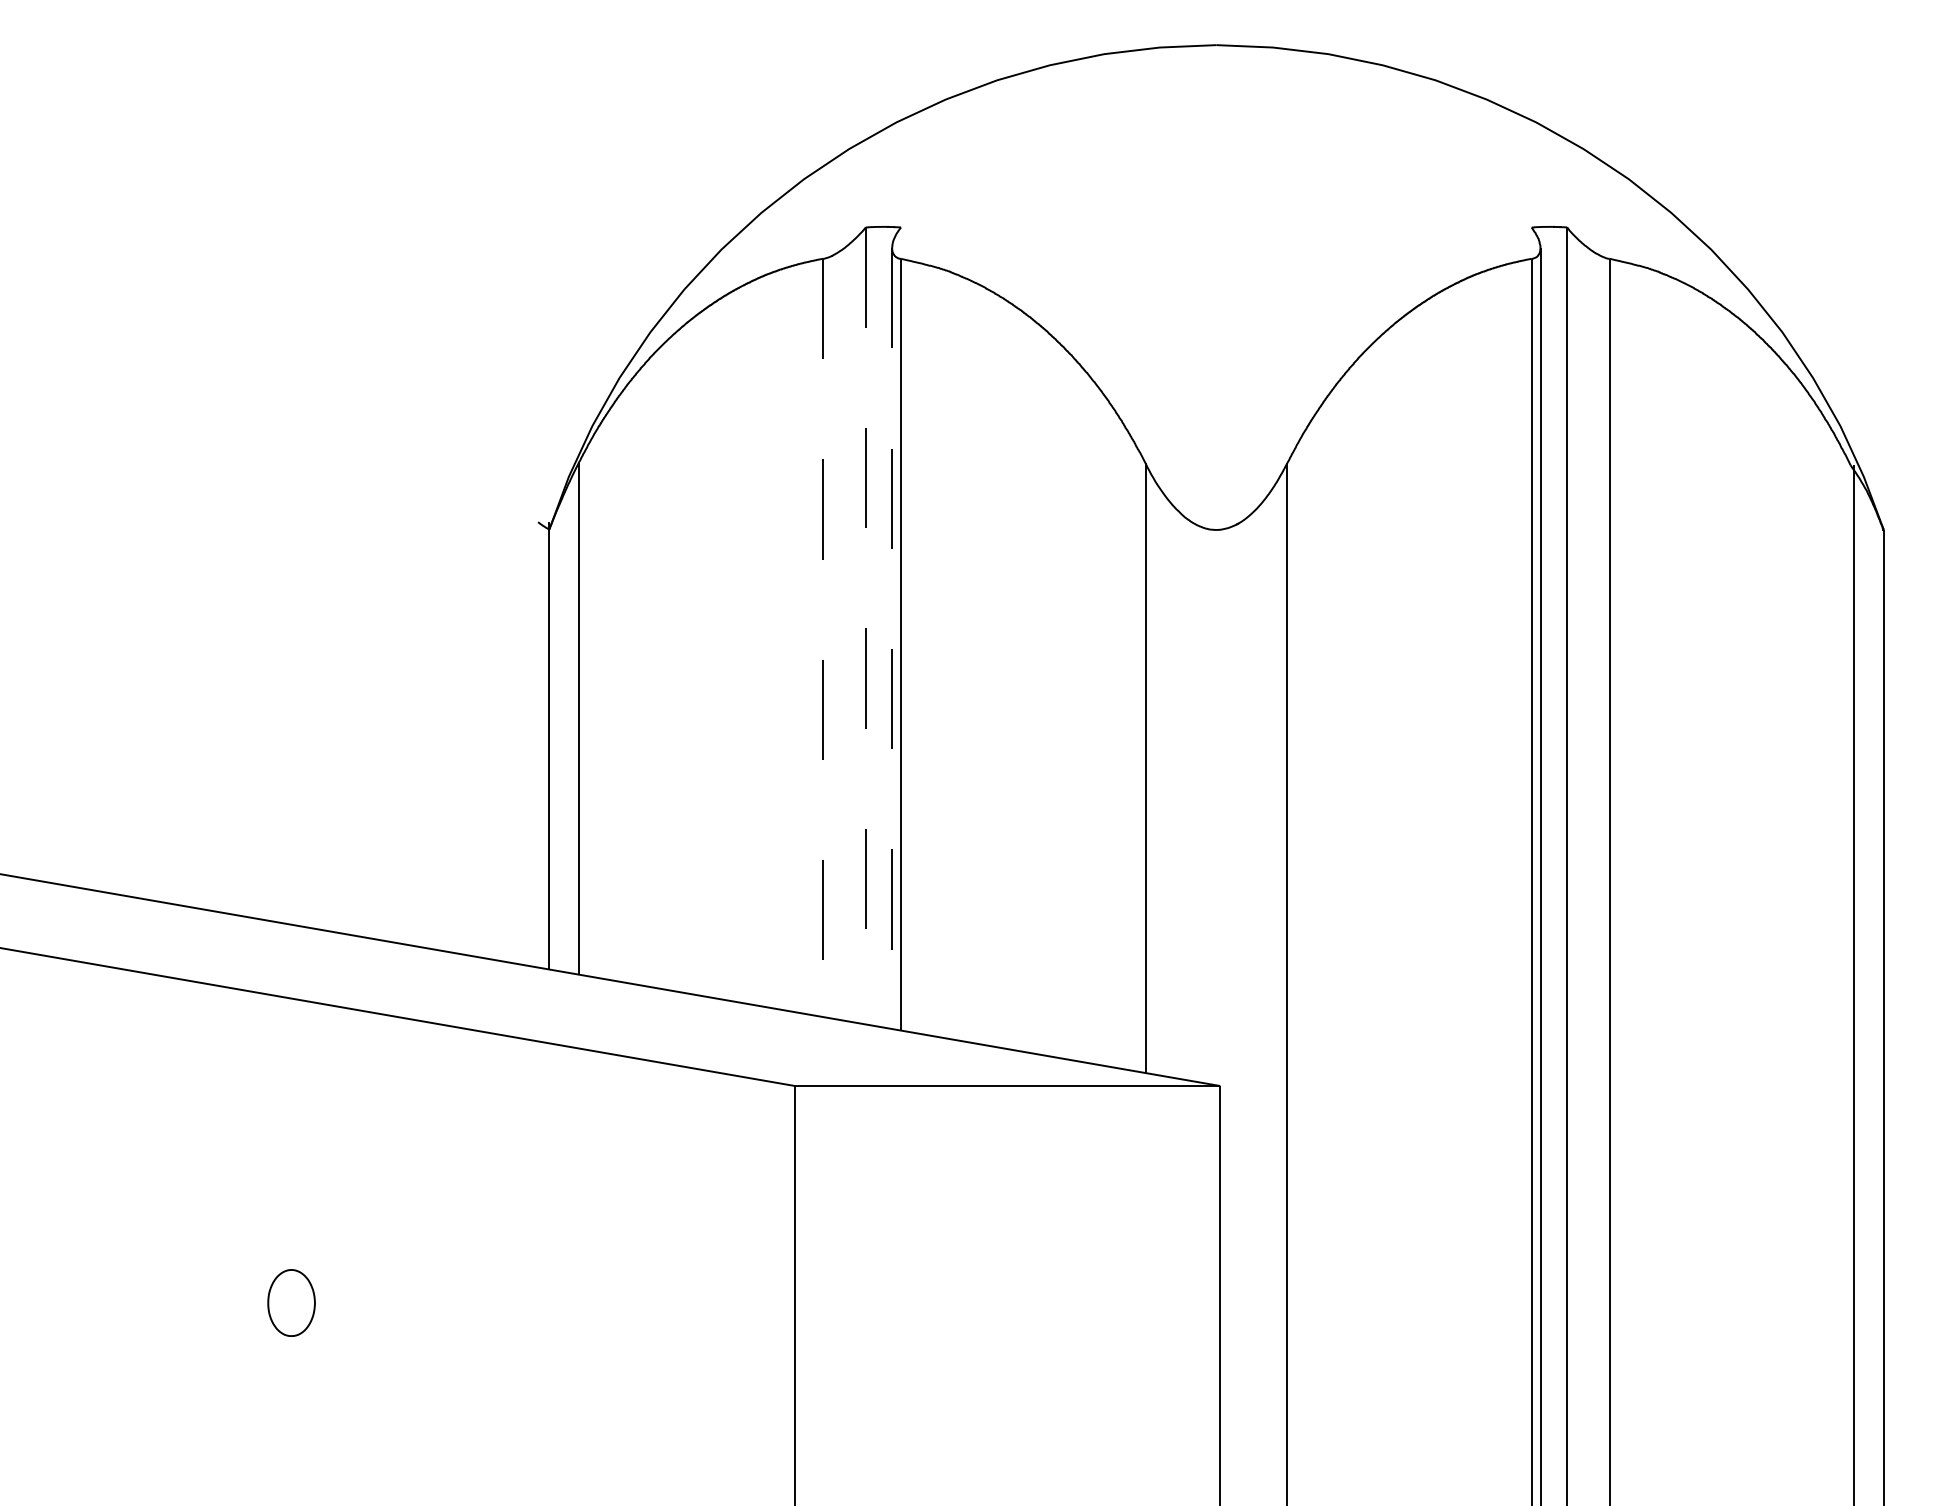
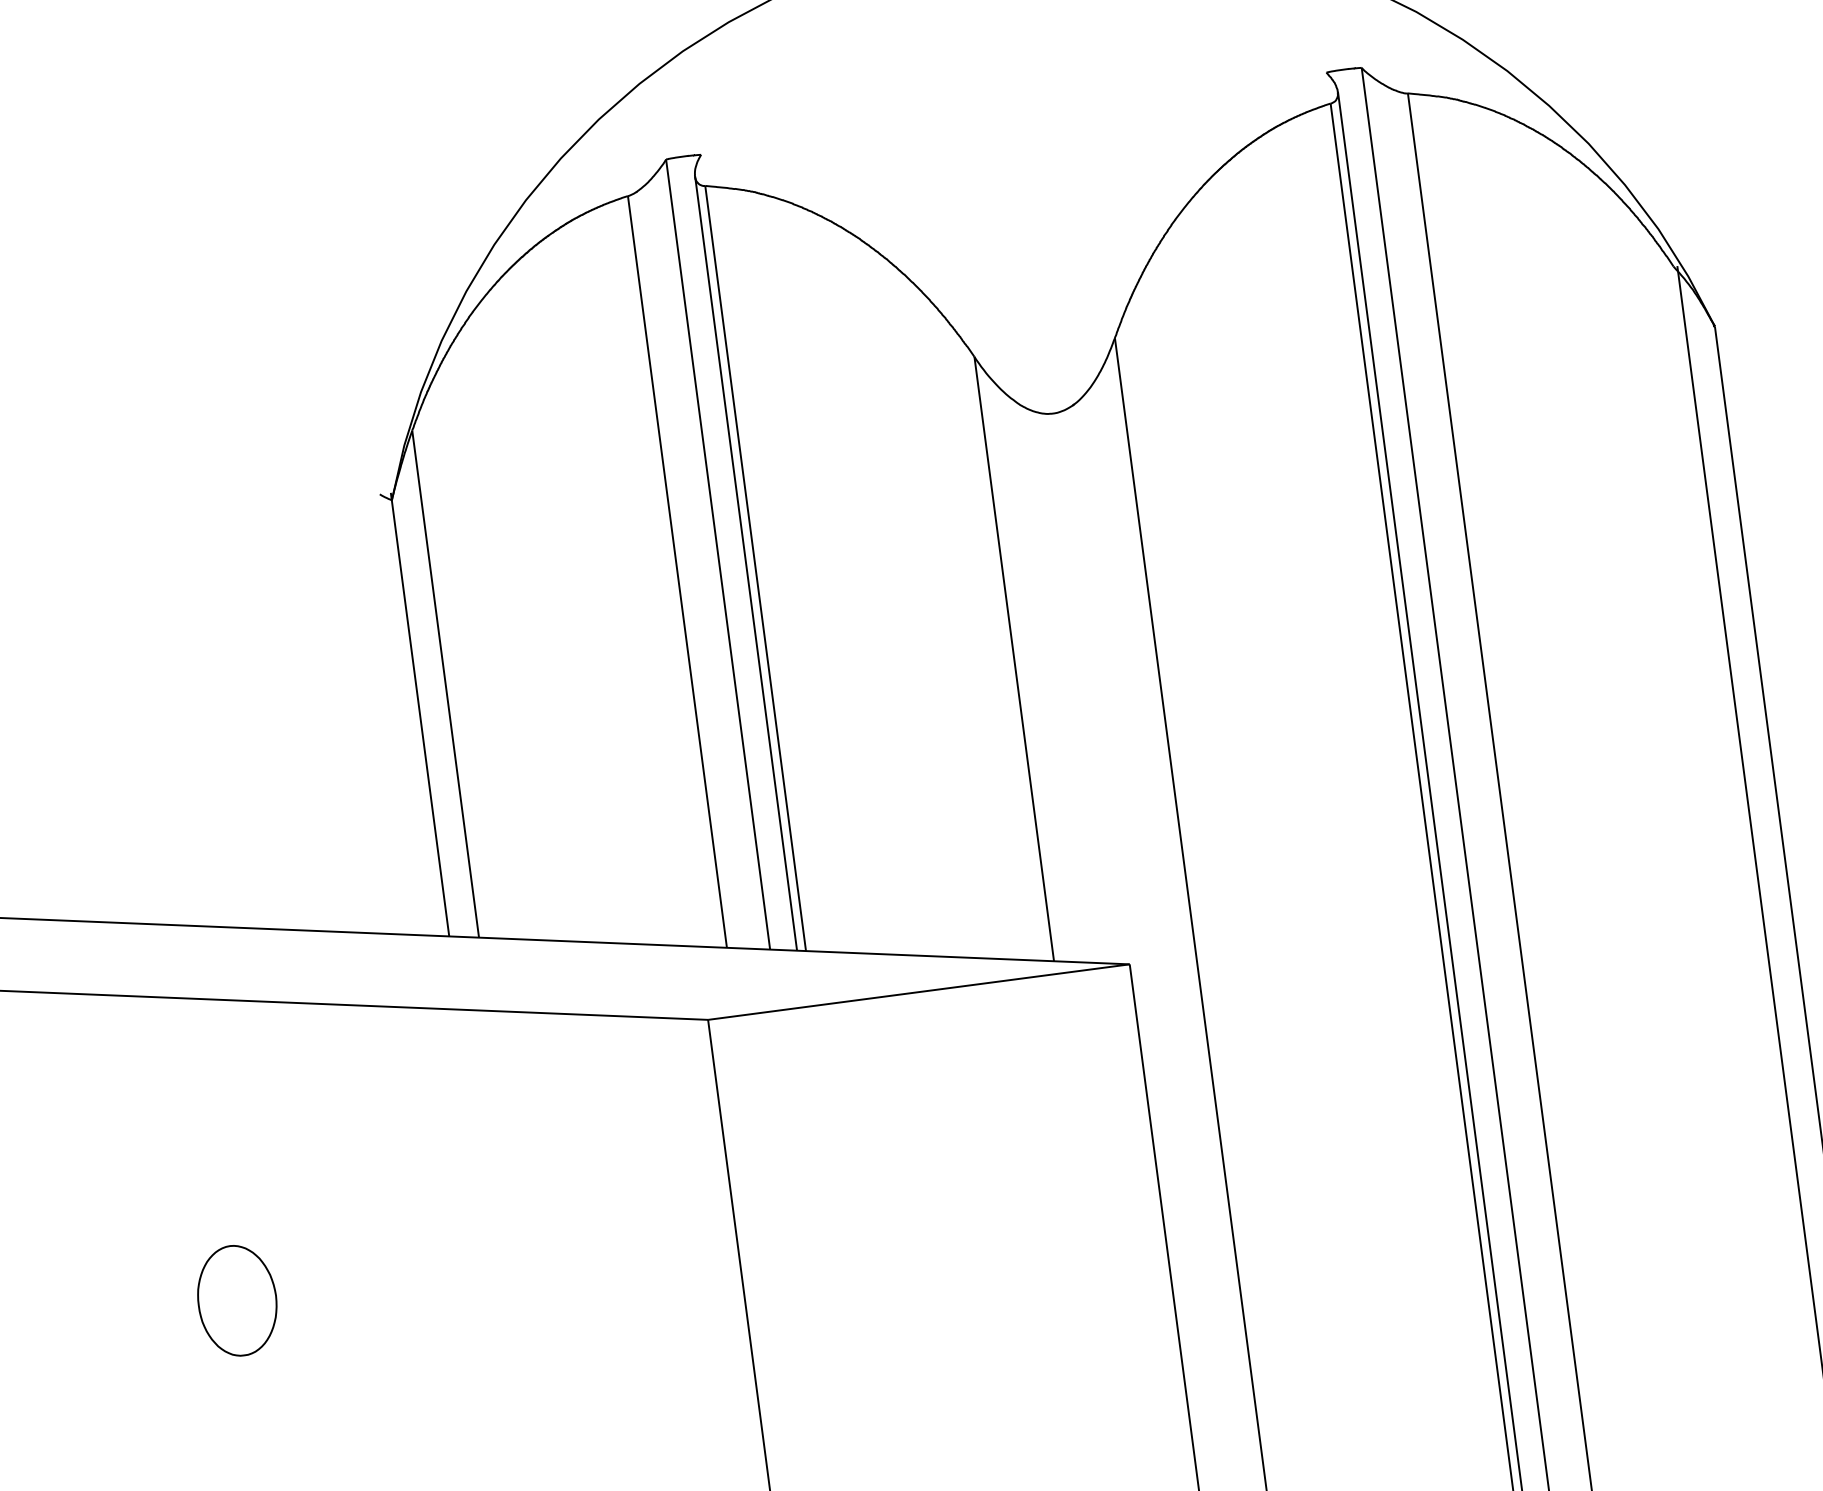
line: (865, 626) -> (717, 555), dashed -> solid
line: (823, 638) -> (677, 572), dashed -> solid
line: (892, 639) -> (746, 564), dashed -> solid
part: (291, 1302) -> (237, 1300), size x1.67

